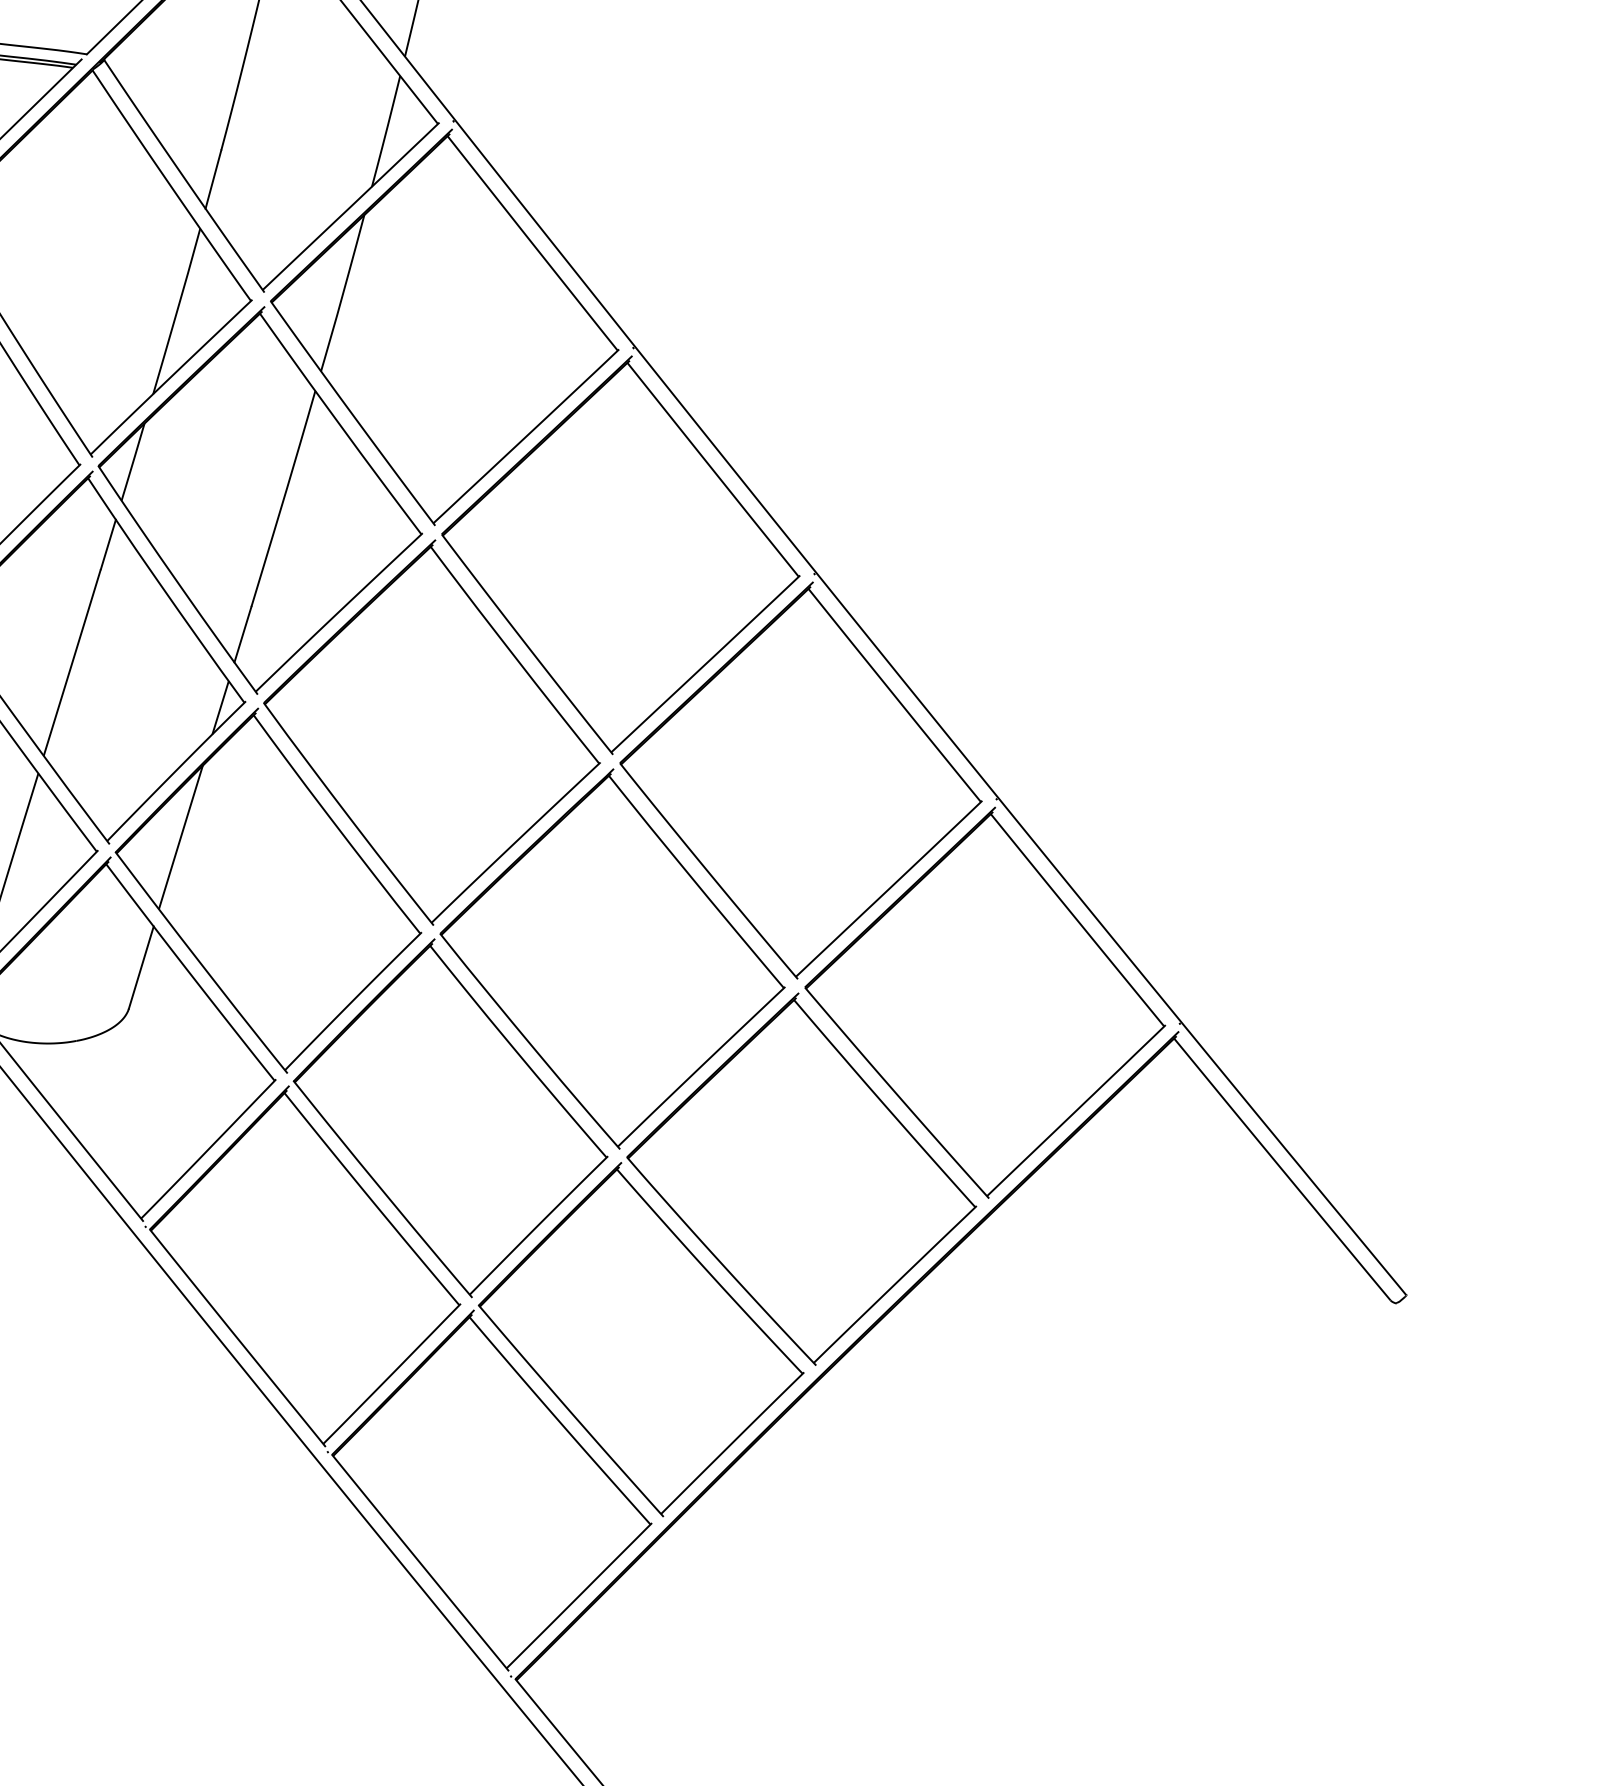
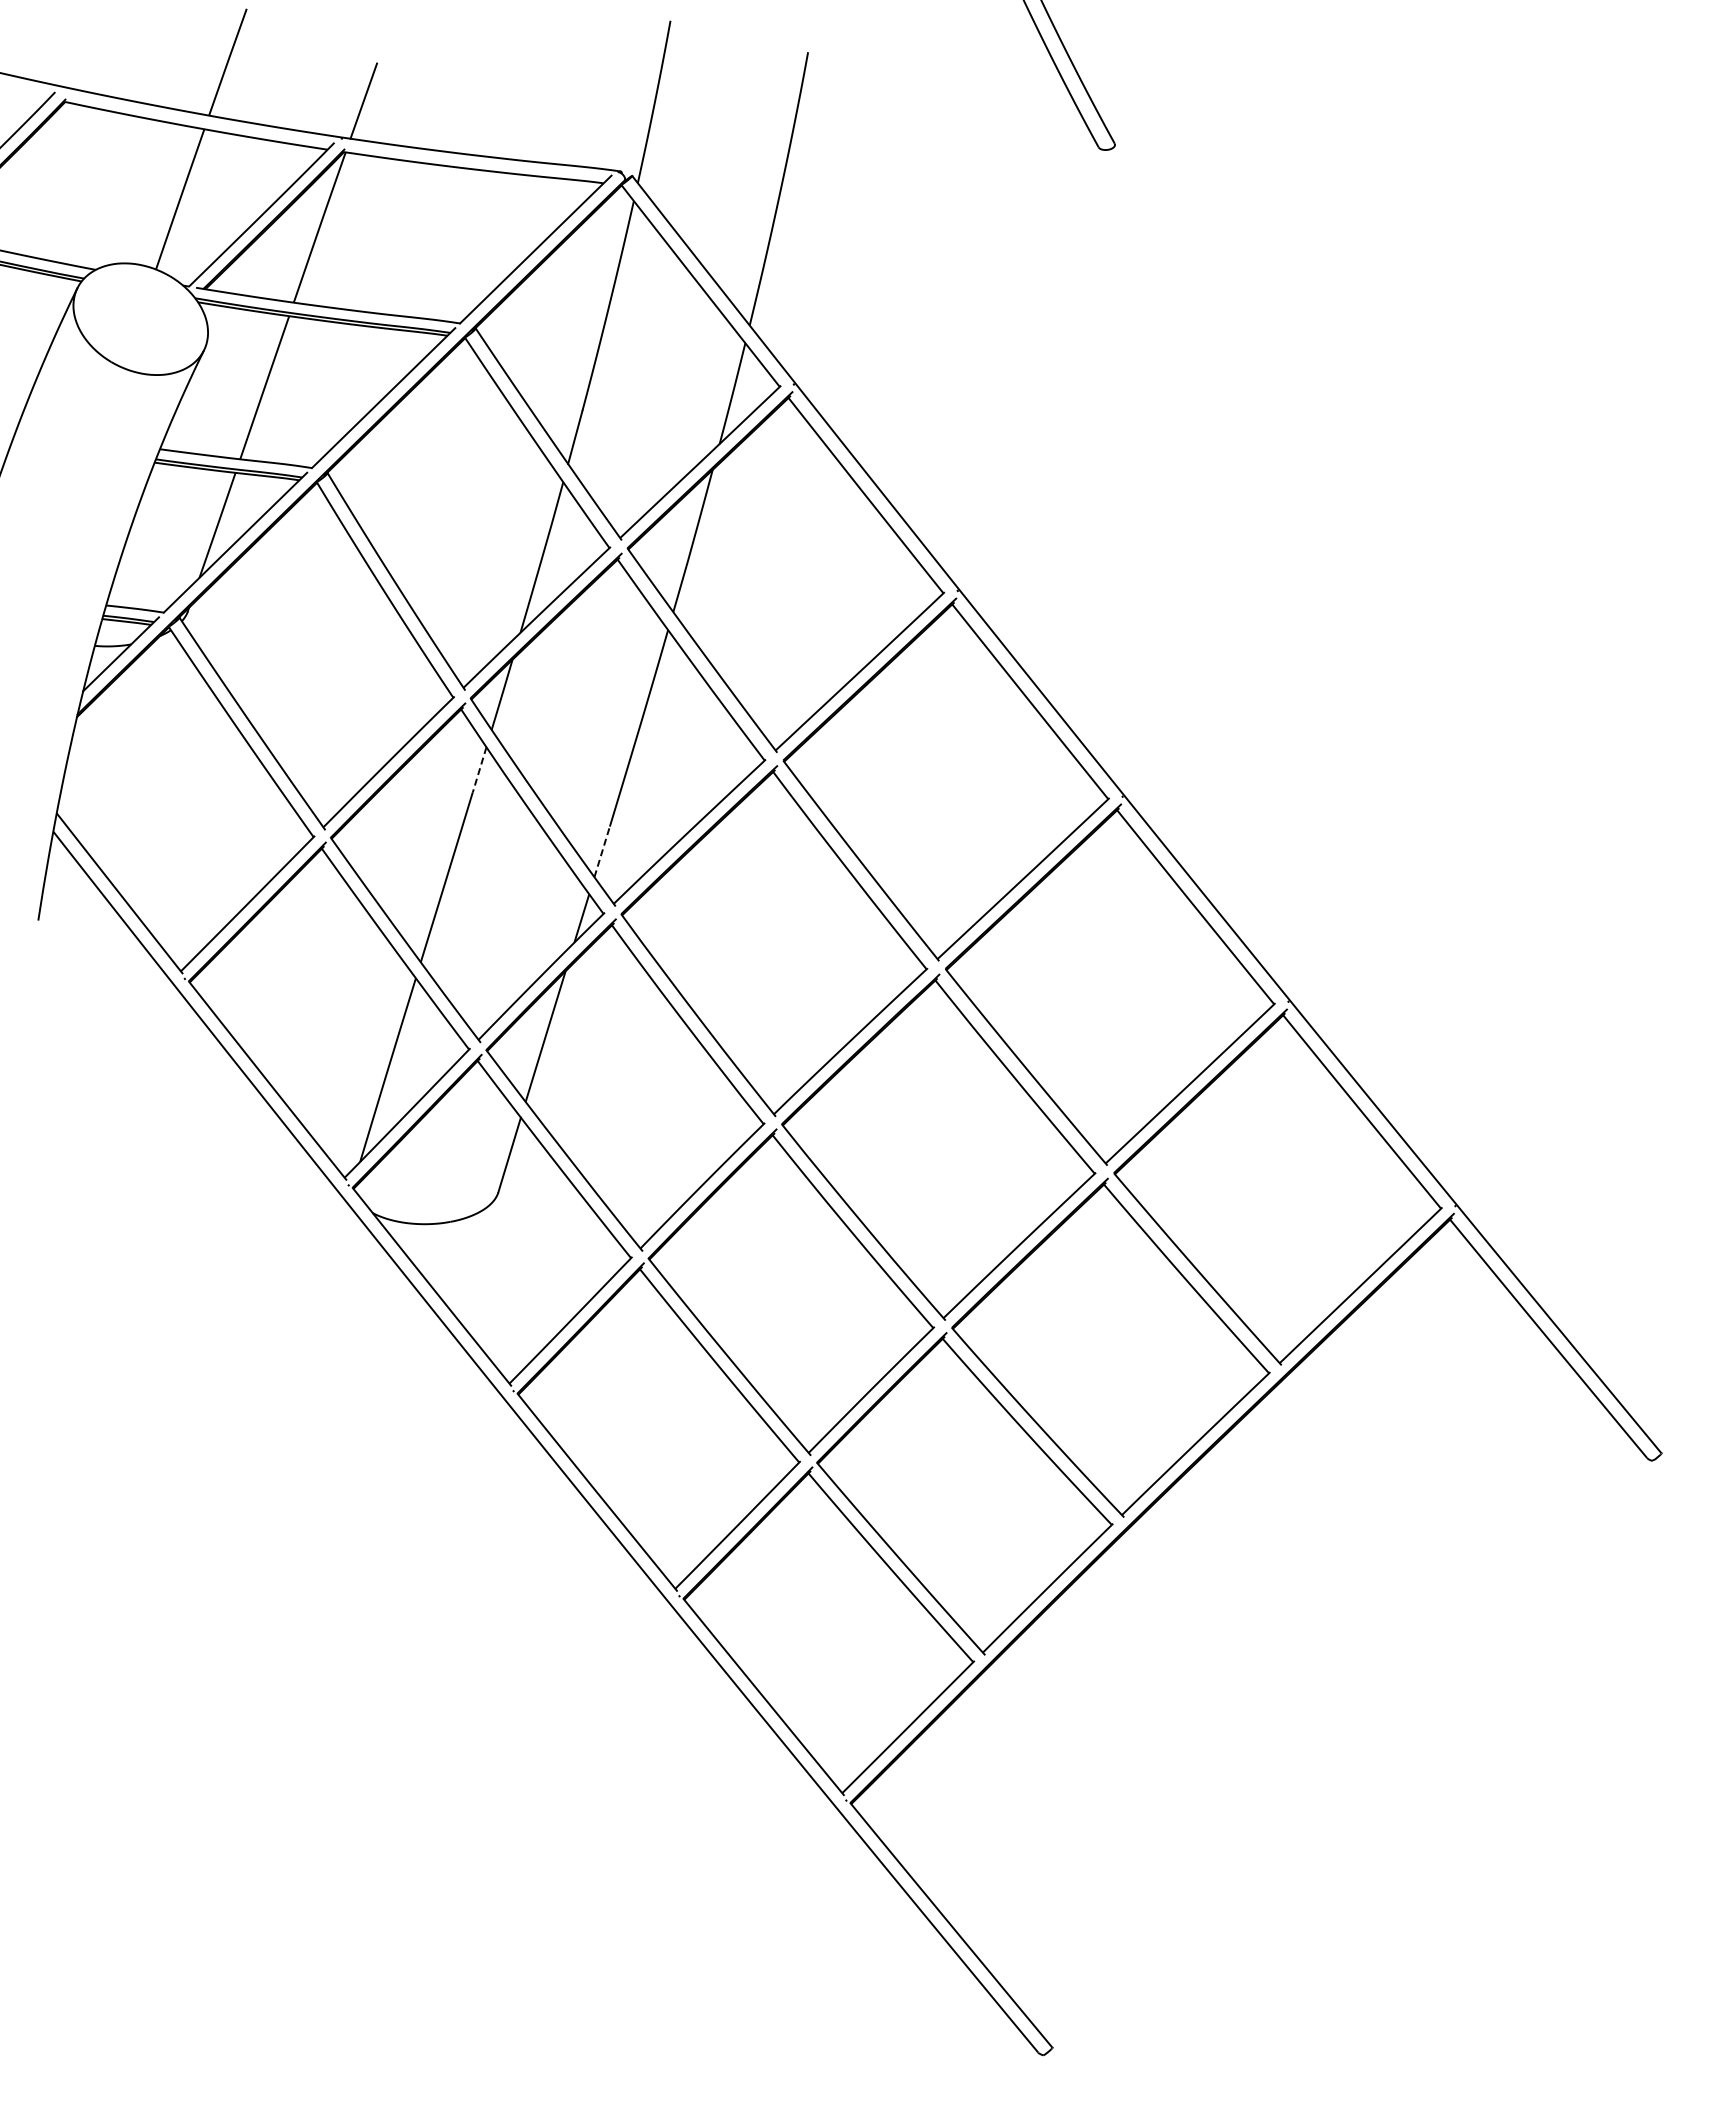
line: (108, 544) -> (479, 769), solid -> dashed
line: (243, 634) -> (602, 851), solid -> dashed

